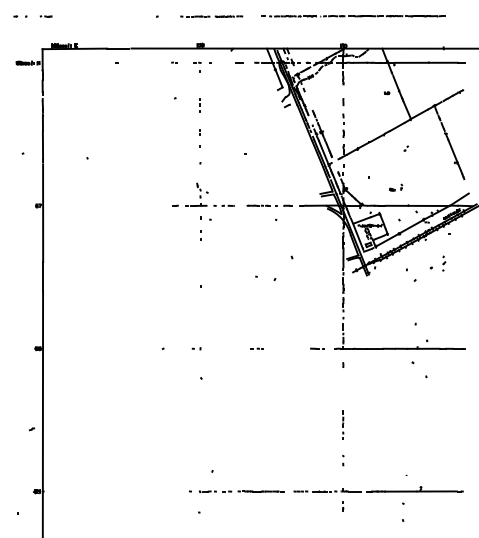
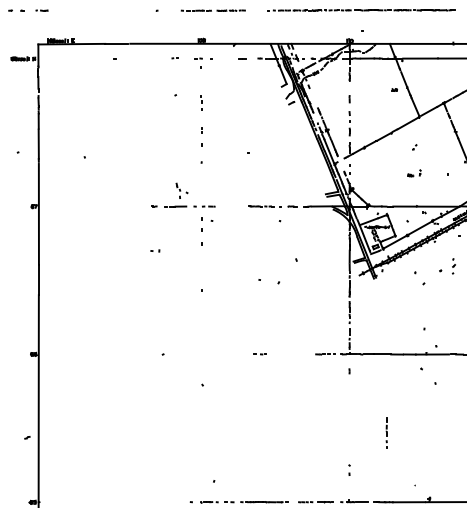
part: (396, 187) -> (414, 173), moved
part: (203, 194) -> (183, 194), moved
part: (200, 235) -> (201, 237), size x1.6
part: (196, 348) -> (155, 250), moved
line: (343, 424) -> (386, 432), moved

